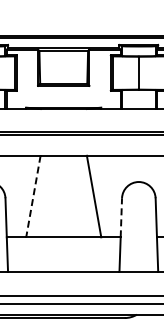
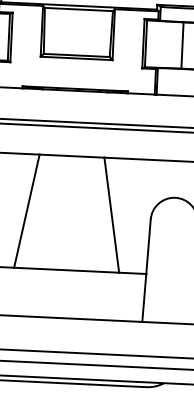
line: (33, 197) -> (26, 212), dashed -> solid
line: (121, 217) -> (148, 246), dashed -> solid

